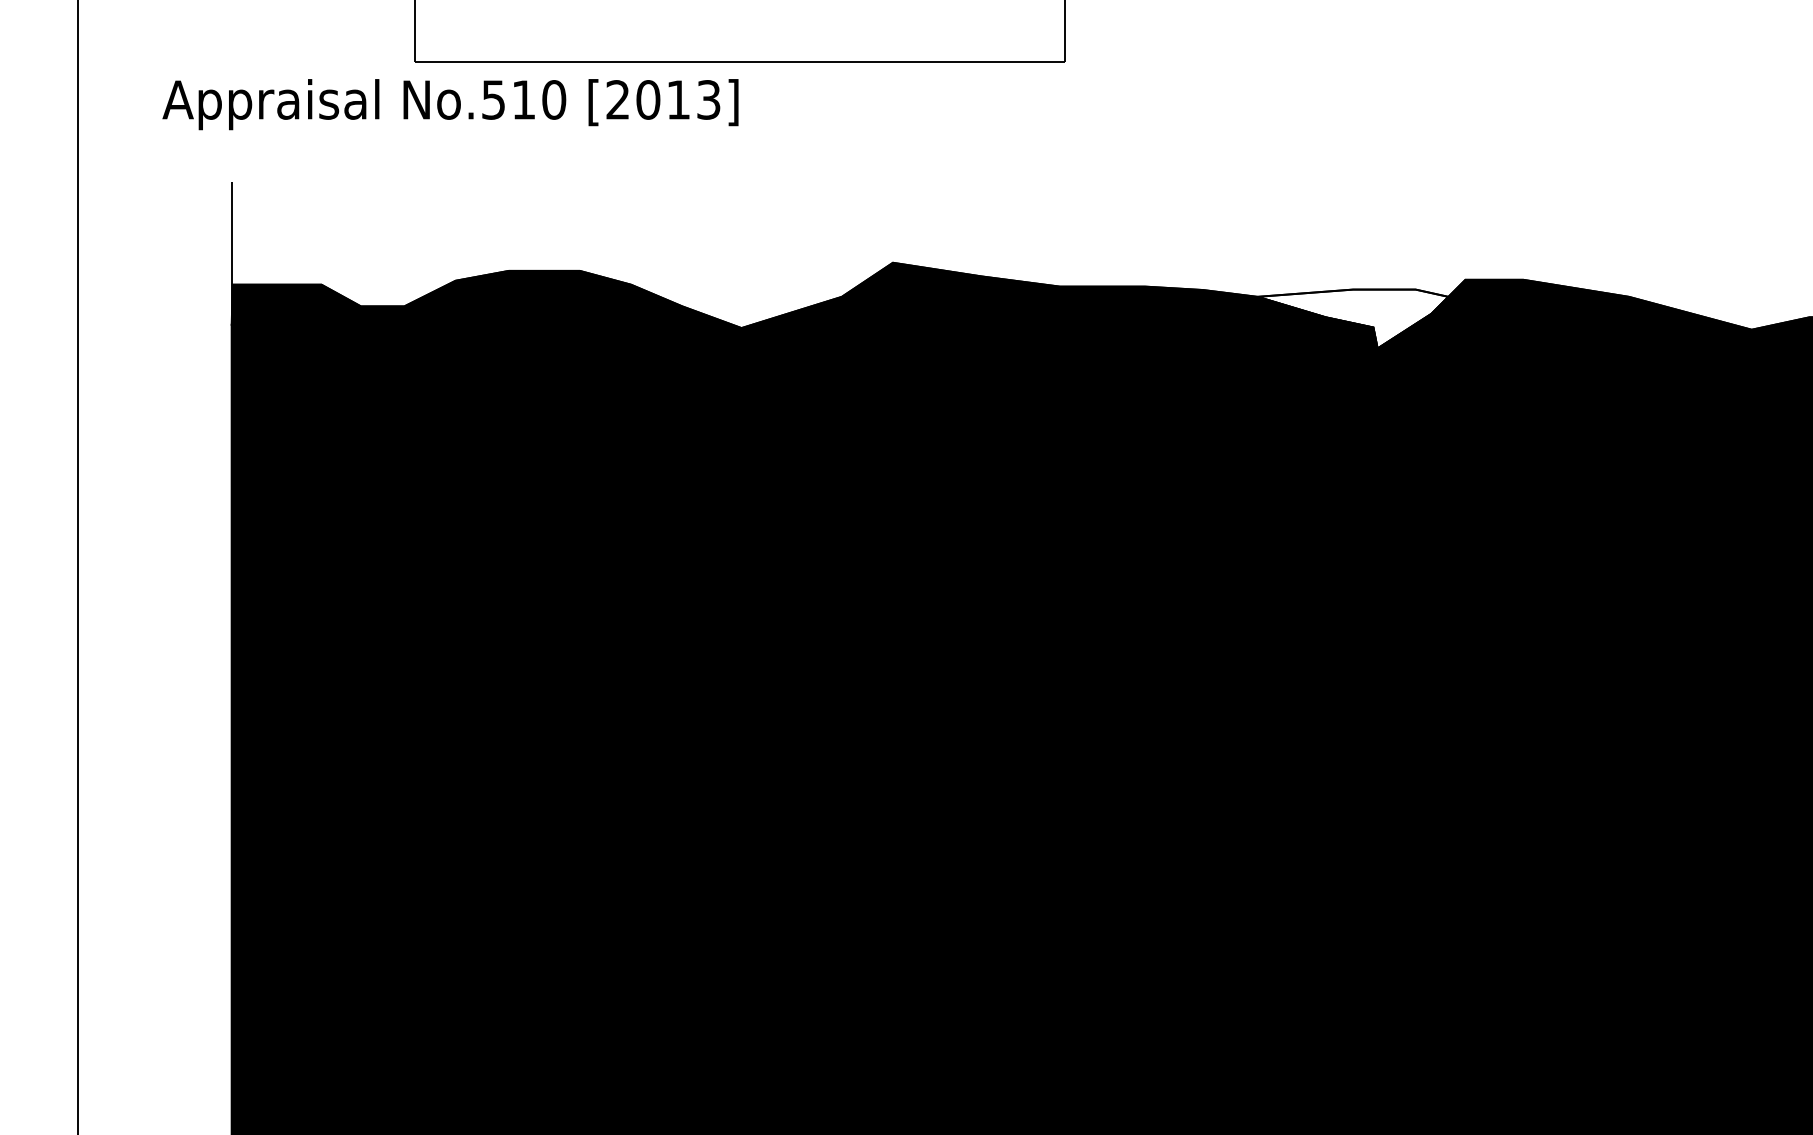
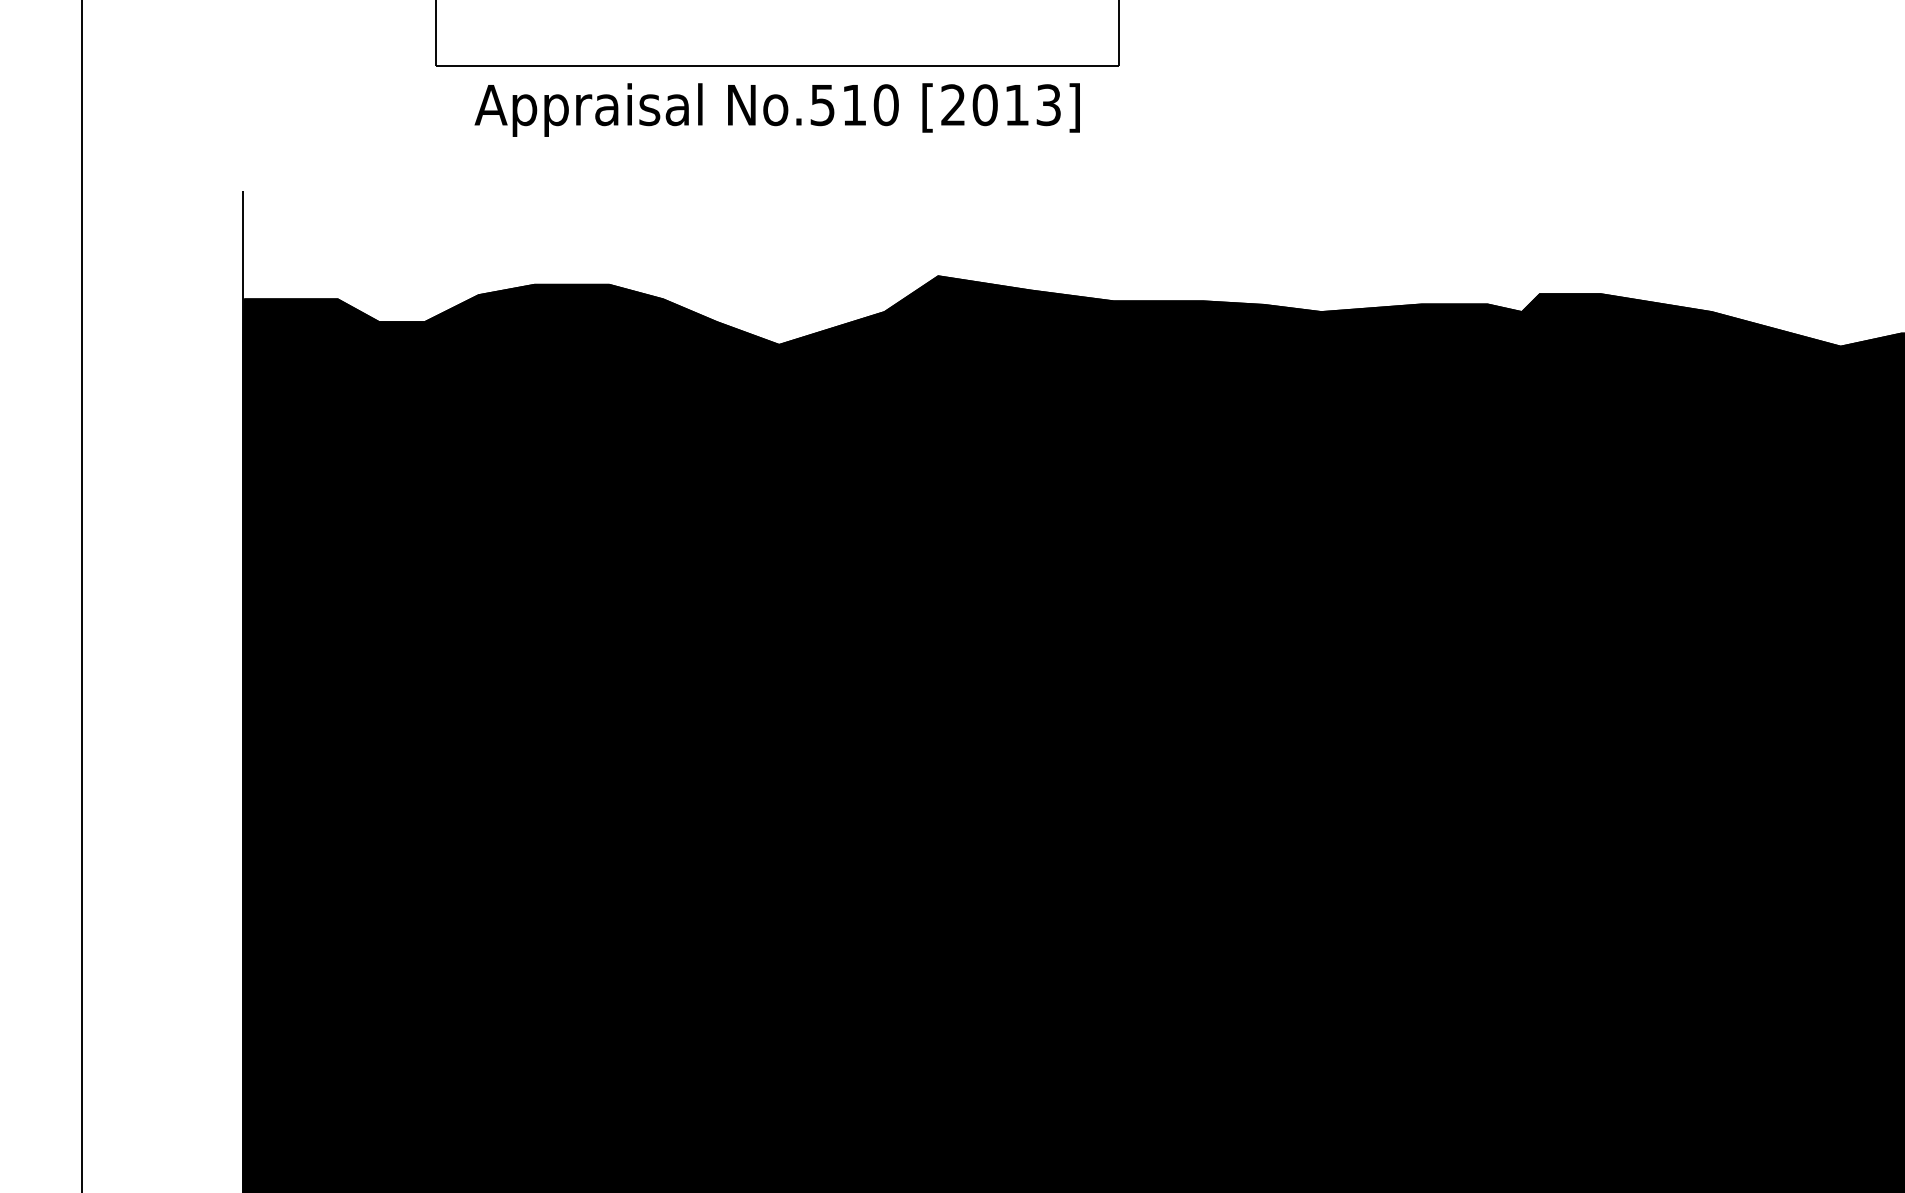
text: (449, 104) -> (776, 109), moved
fill: (1352, 319) -> (1421, 335), added

